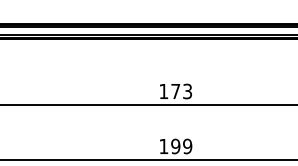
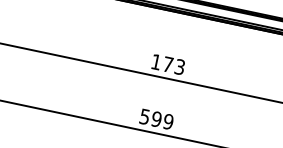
text: (163, 146) -> (144, 116), 199 -> 599

